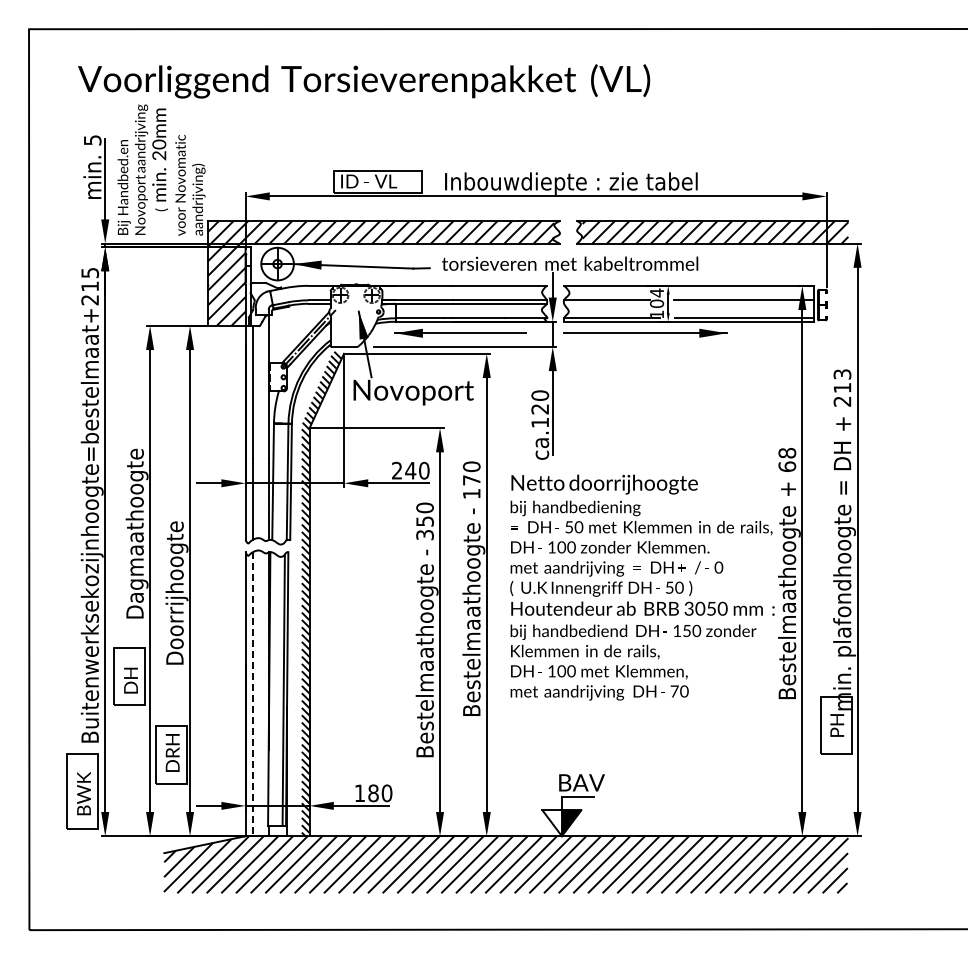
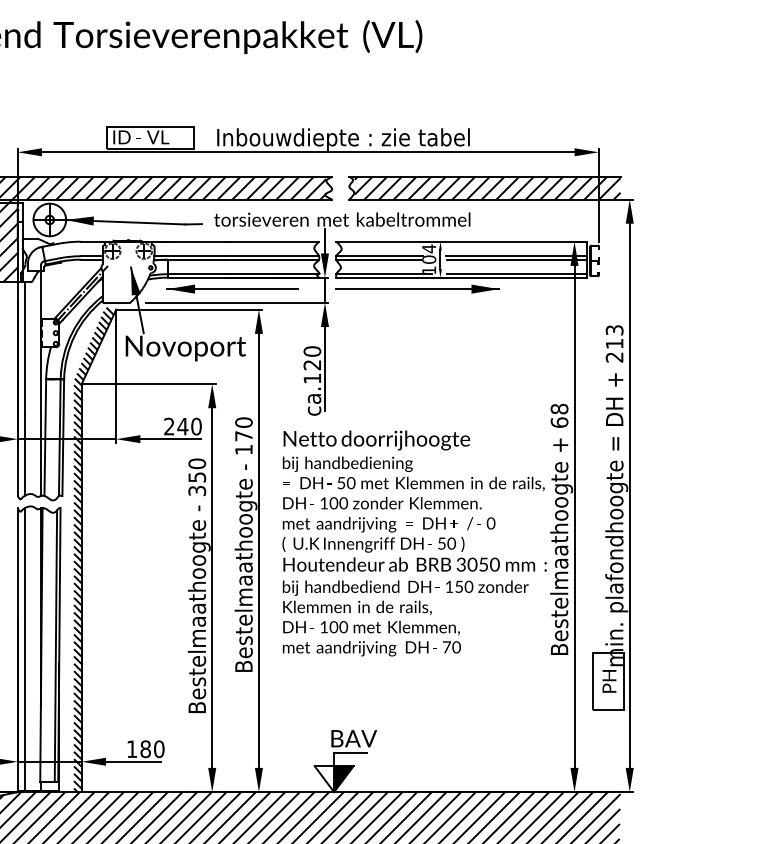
line: (606, 303) -> (378, 259), added
line: (744, 303) -> (516, 259), added
line: (252, 693) -> (24, 649), dashed -> solid

